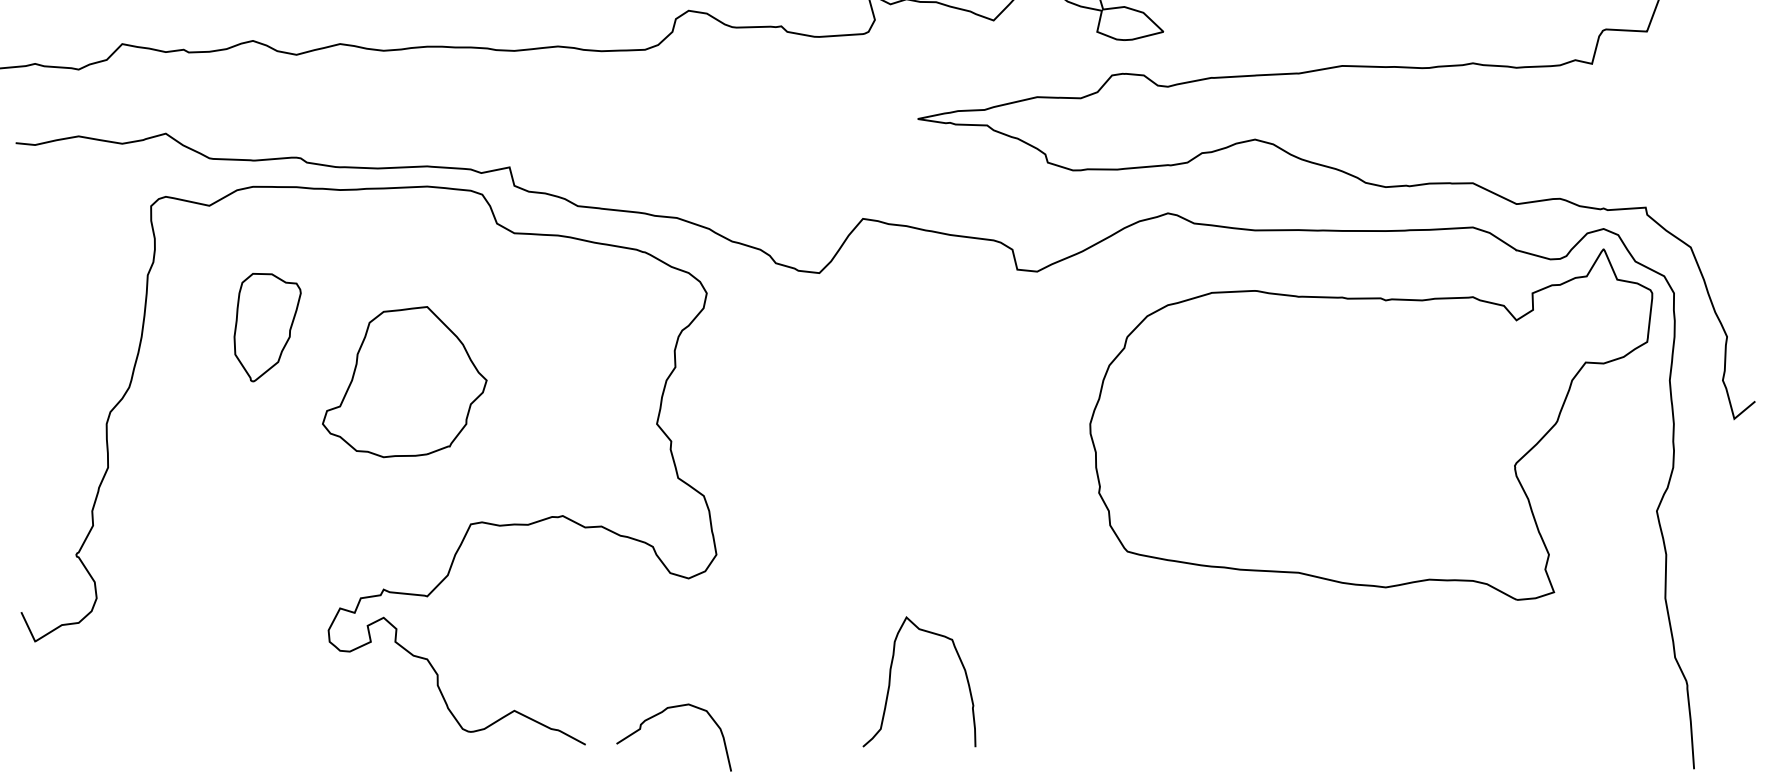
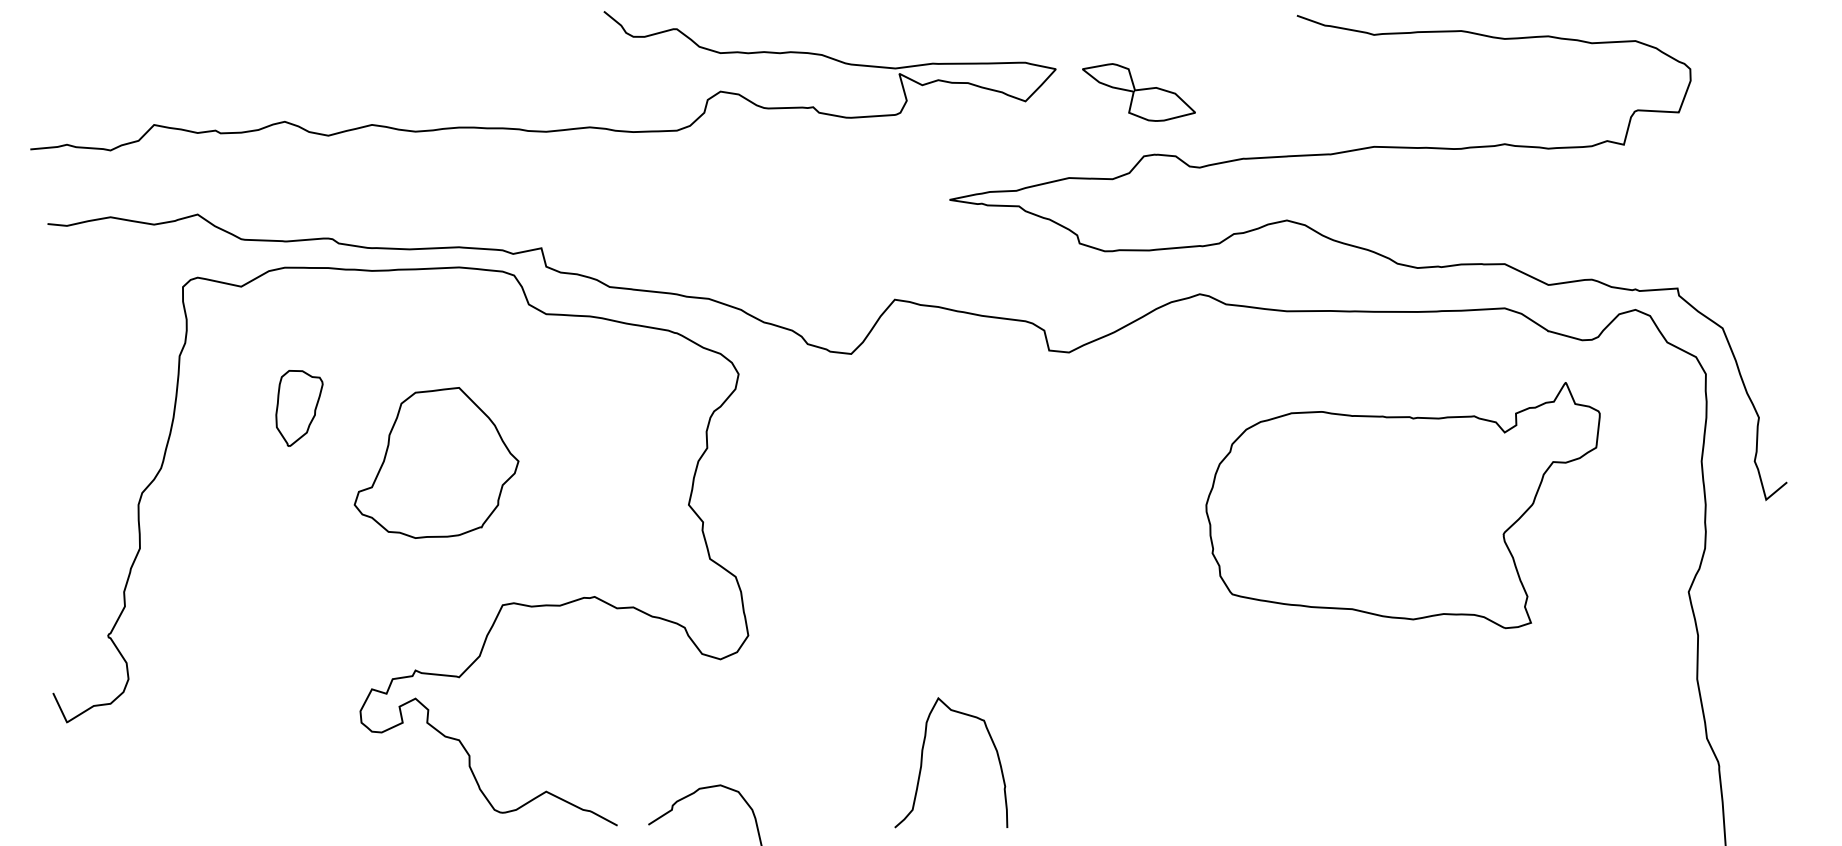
part: (267, 327) -> (299, 408), size x0.7
part: (1370, 424) -> (1402, 505), size x0.7

